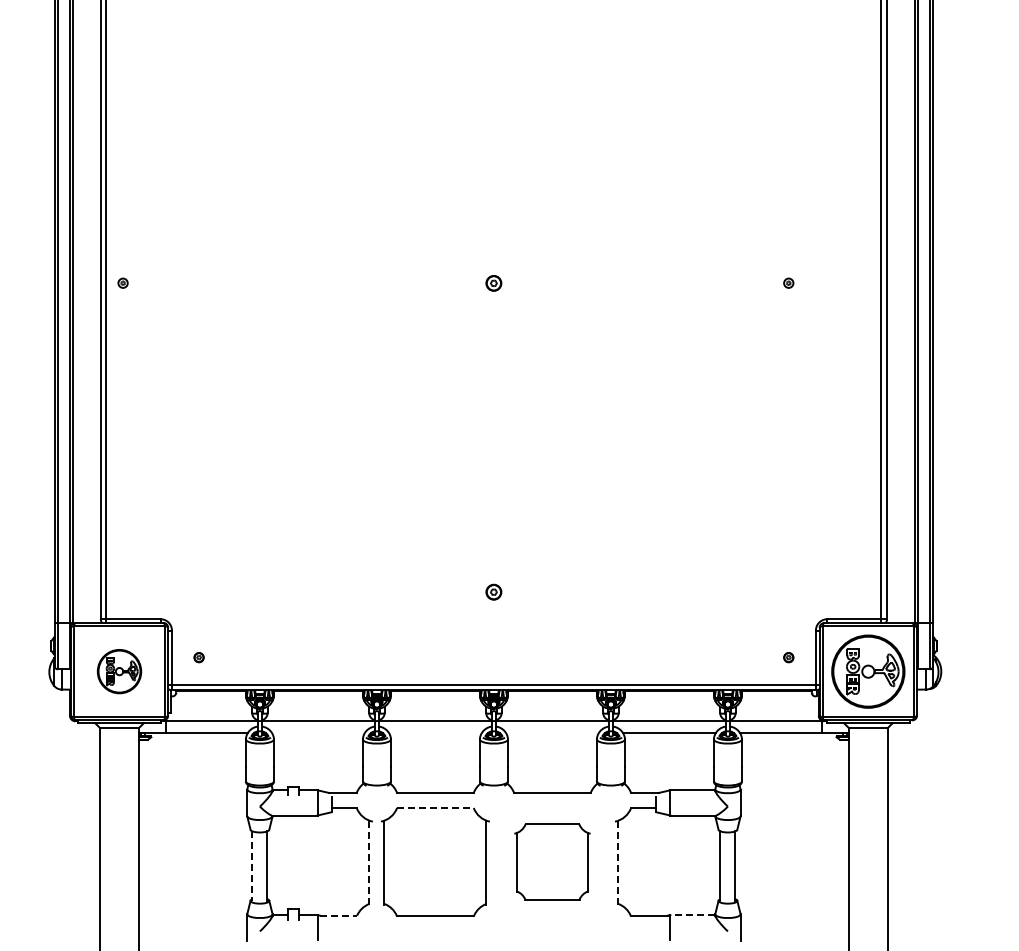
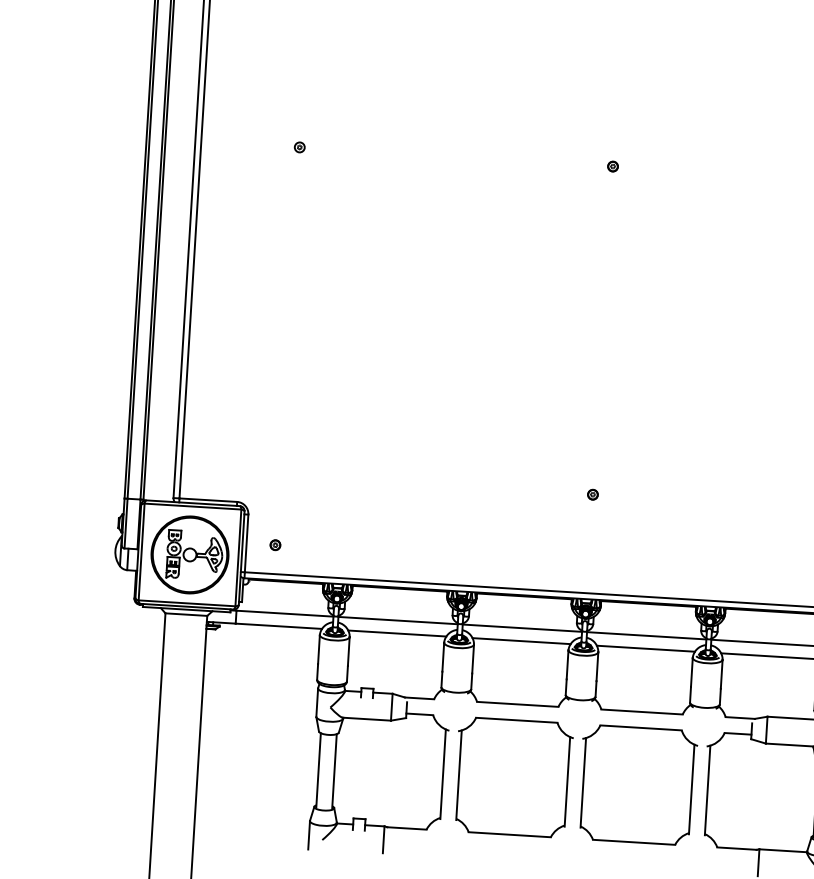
part: (122, 282) -> (299, 146), moved
part: (493, 282) -> (612, 165), size x0.62
part: (493, 591) -> (592, 494), size x0.62
part: (119, 671) -> (189, 554), size x1.67
line: (318, 733) -> (397, 633), added
line: (435, 733) -> (521, 641), added
line: (552, 733) -> (645, 648), added
line: (435, 807) -> (516, 719), dashed -> solid
part: (552, 861) -> (637, 784), size x1.43
line: (369, 863) -> (443, 774), dashed -> solid
line: (618, 863) -> (707, 791), dashed -> solid
line: (252, 866) -> (318, 770), dashed -> solid
line: (338, 915) -> (406, 828), dashed -> solid
line: (692, 915) -> (782, 851), dashed -> solid

